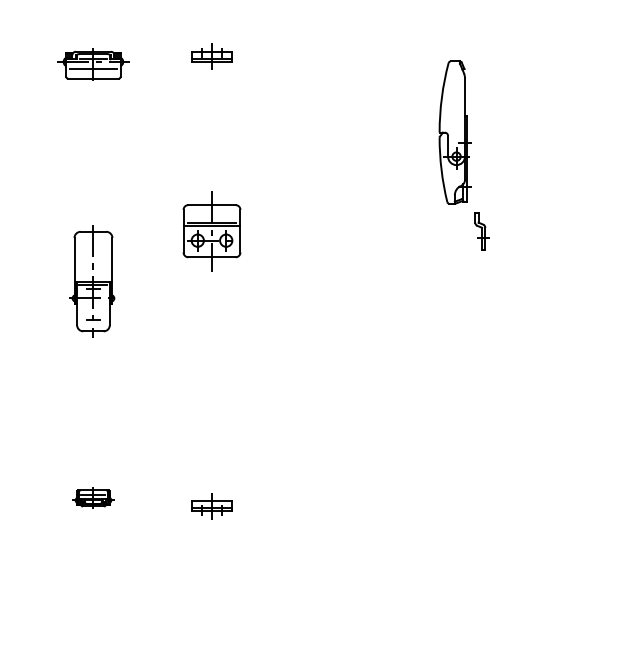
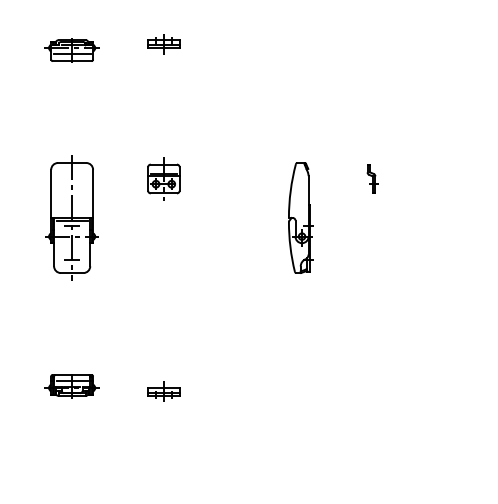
part: (454, 132) -> (300, 217), moved
part: (211, 230) -> (163, 178), size x0.71
part: (93, 281) -> (72, 217), size x1.43
part: (93, 498) -> (72, 385), size x1.67

